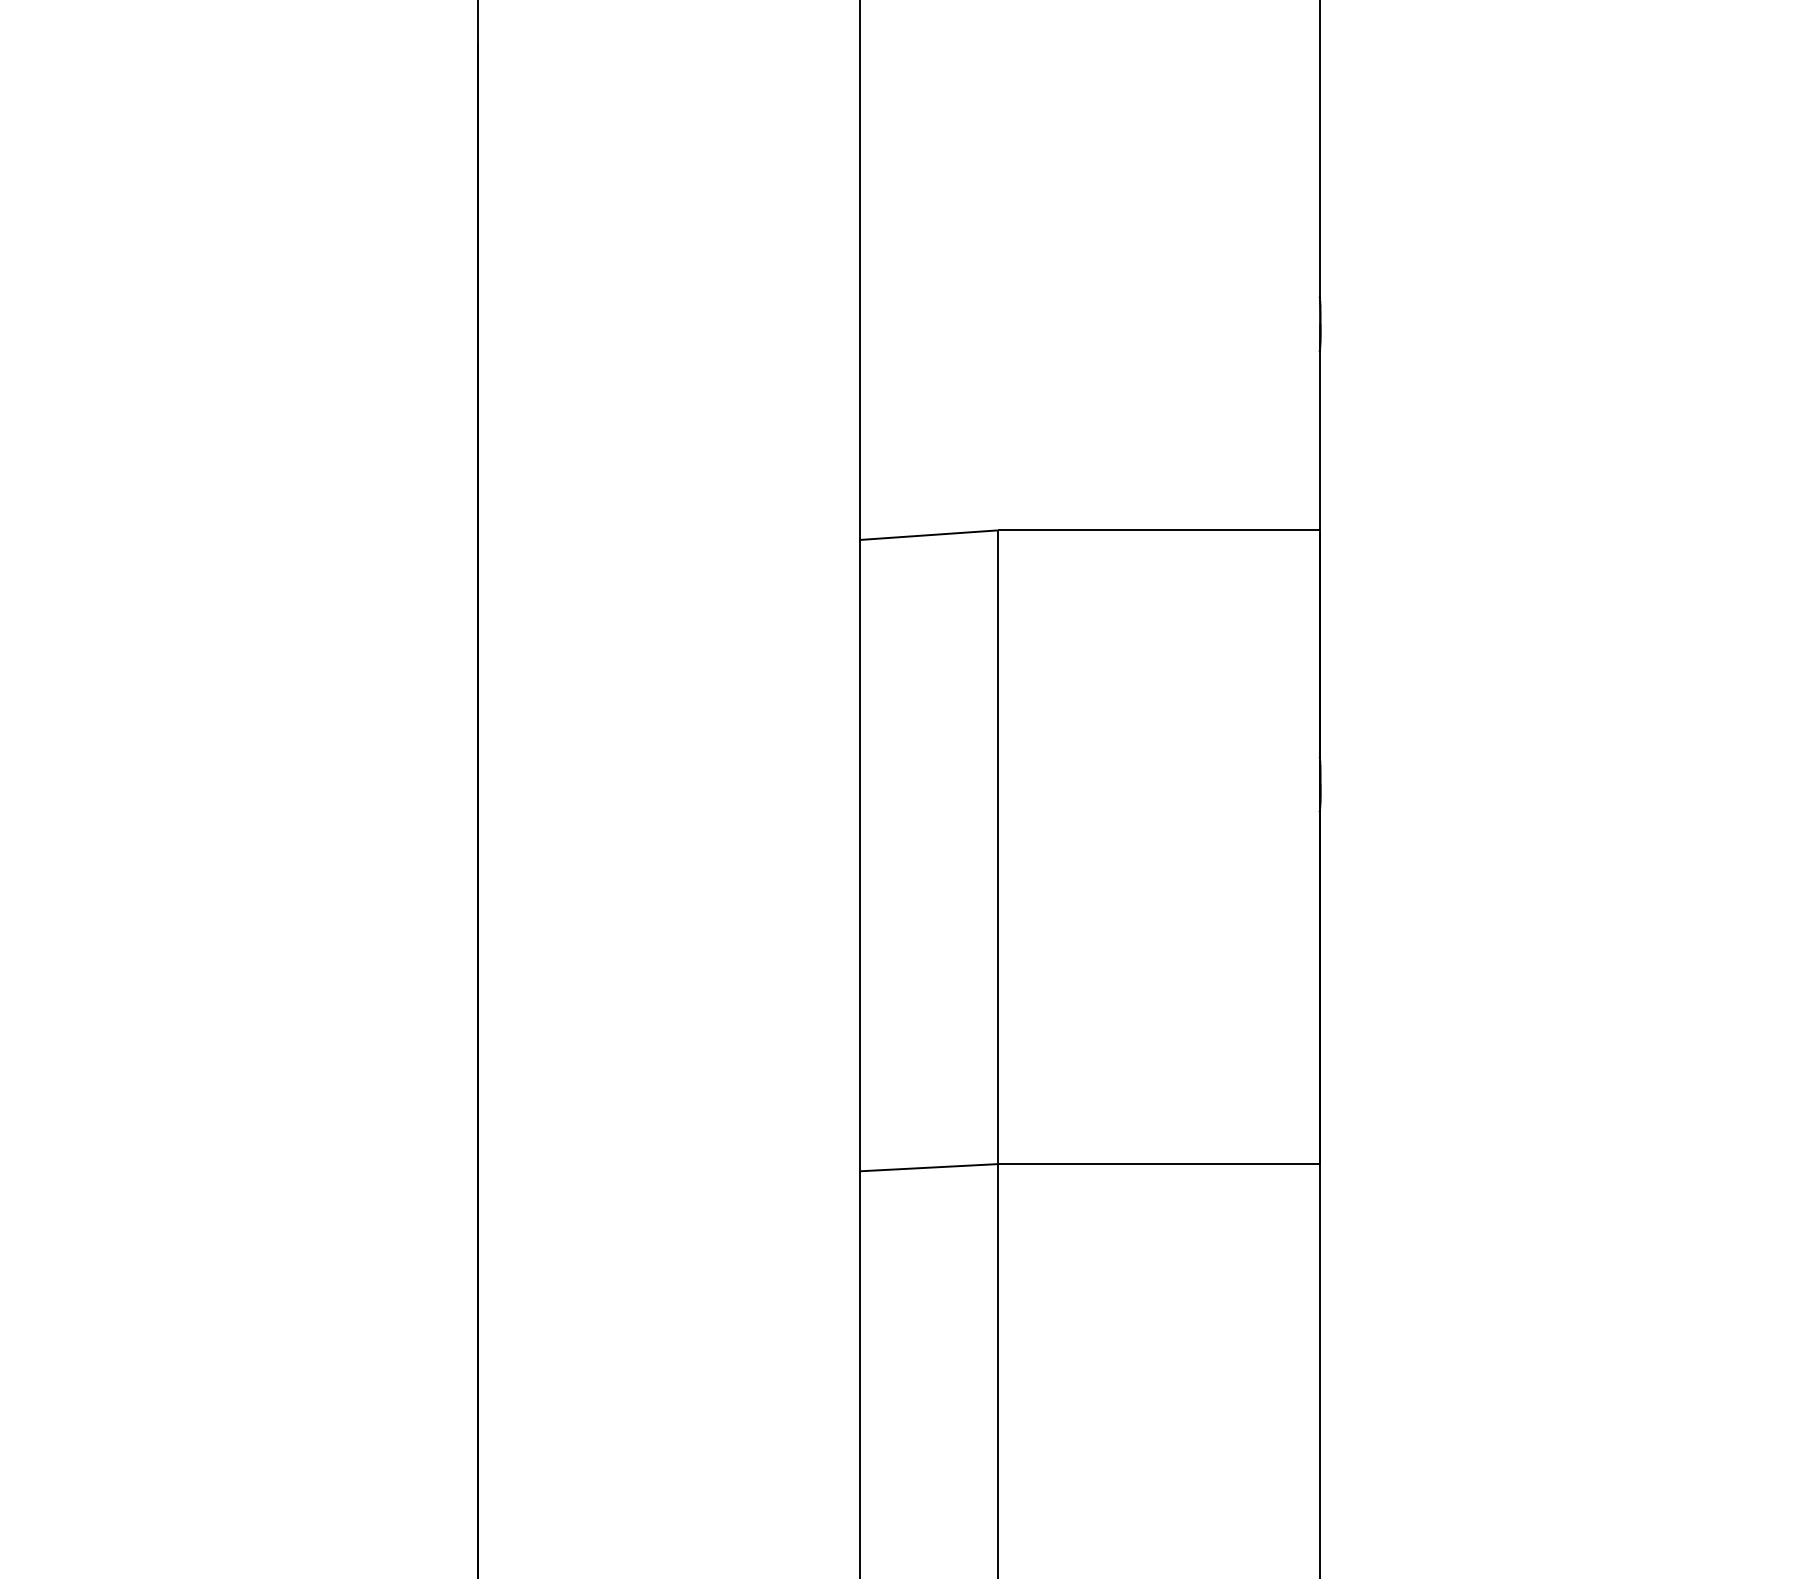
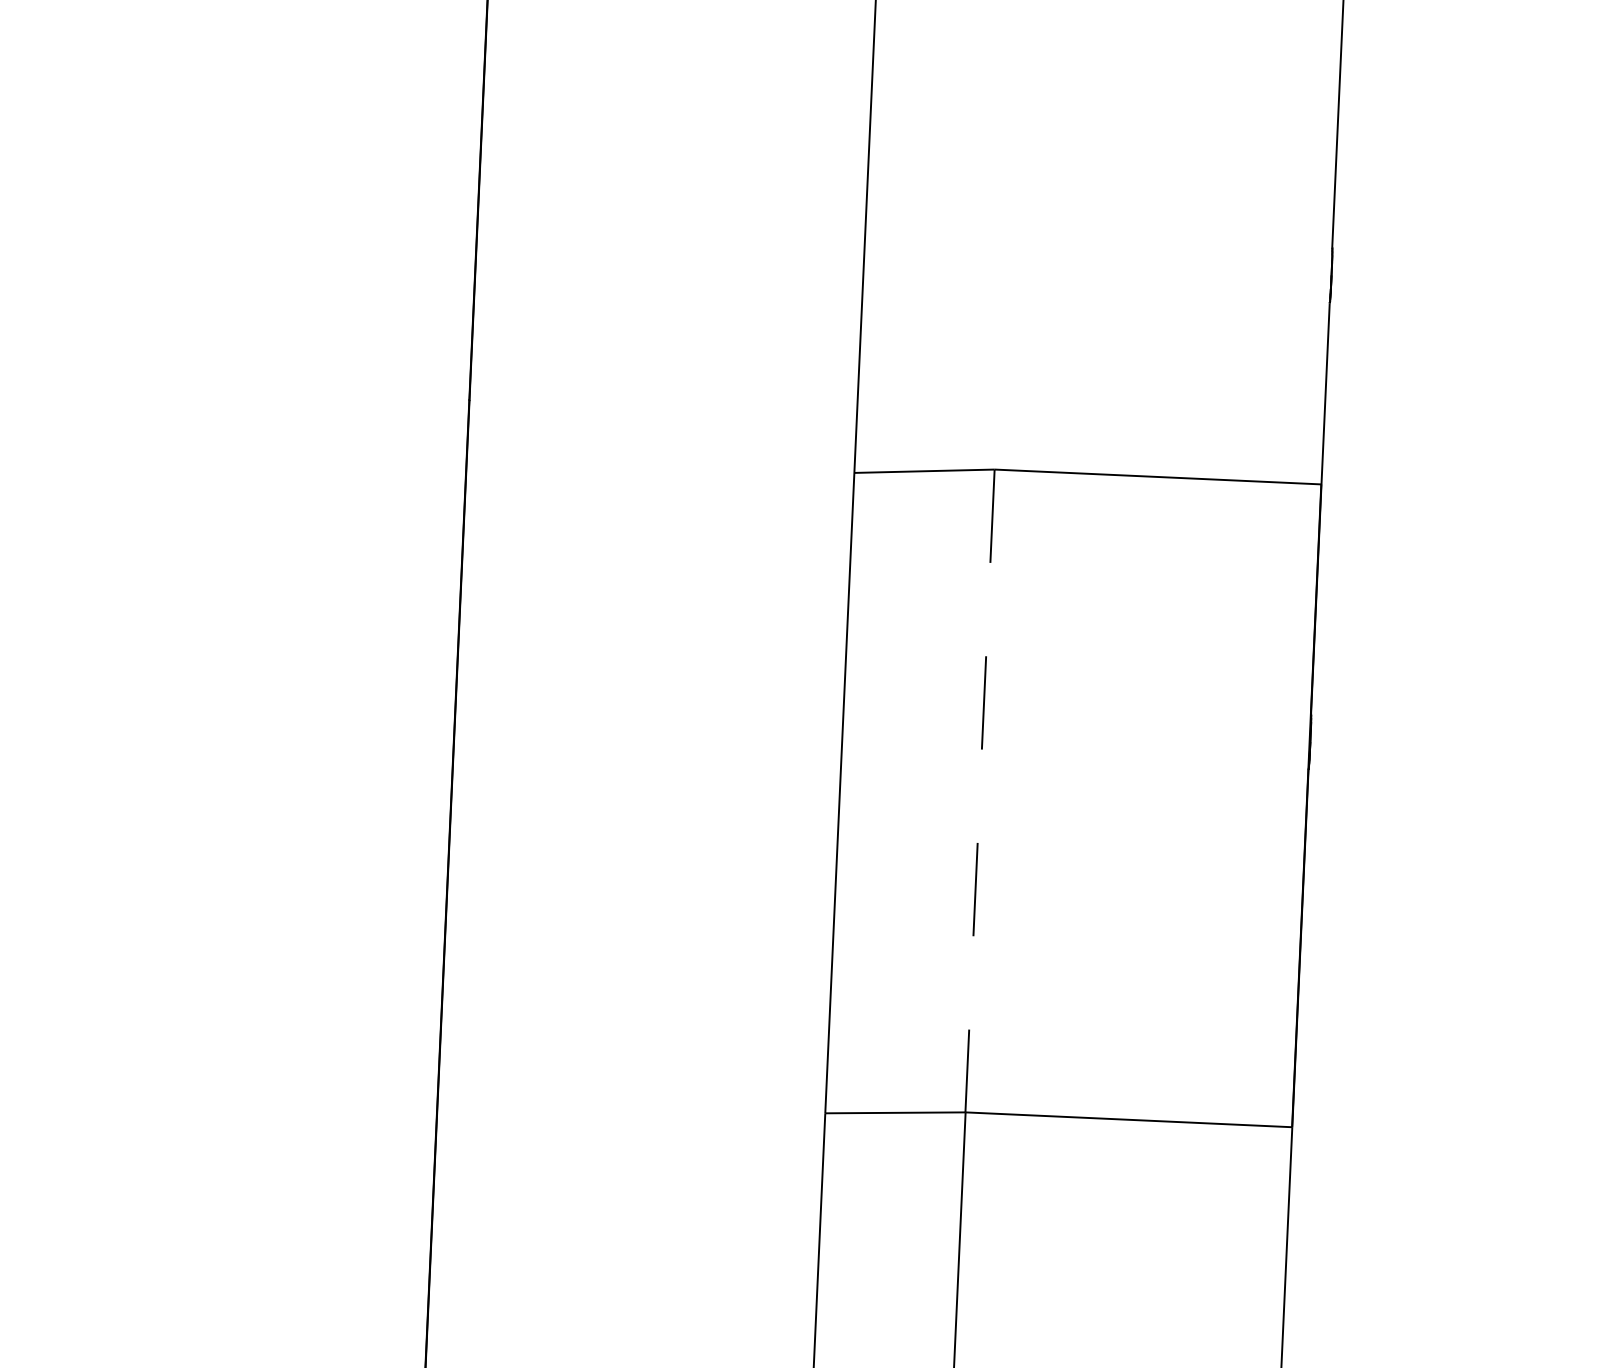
line: (997, 847) -> (979, 791), solid -> dashed

